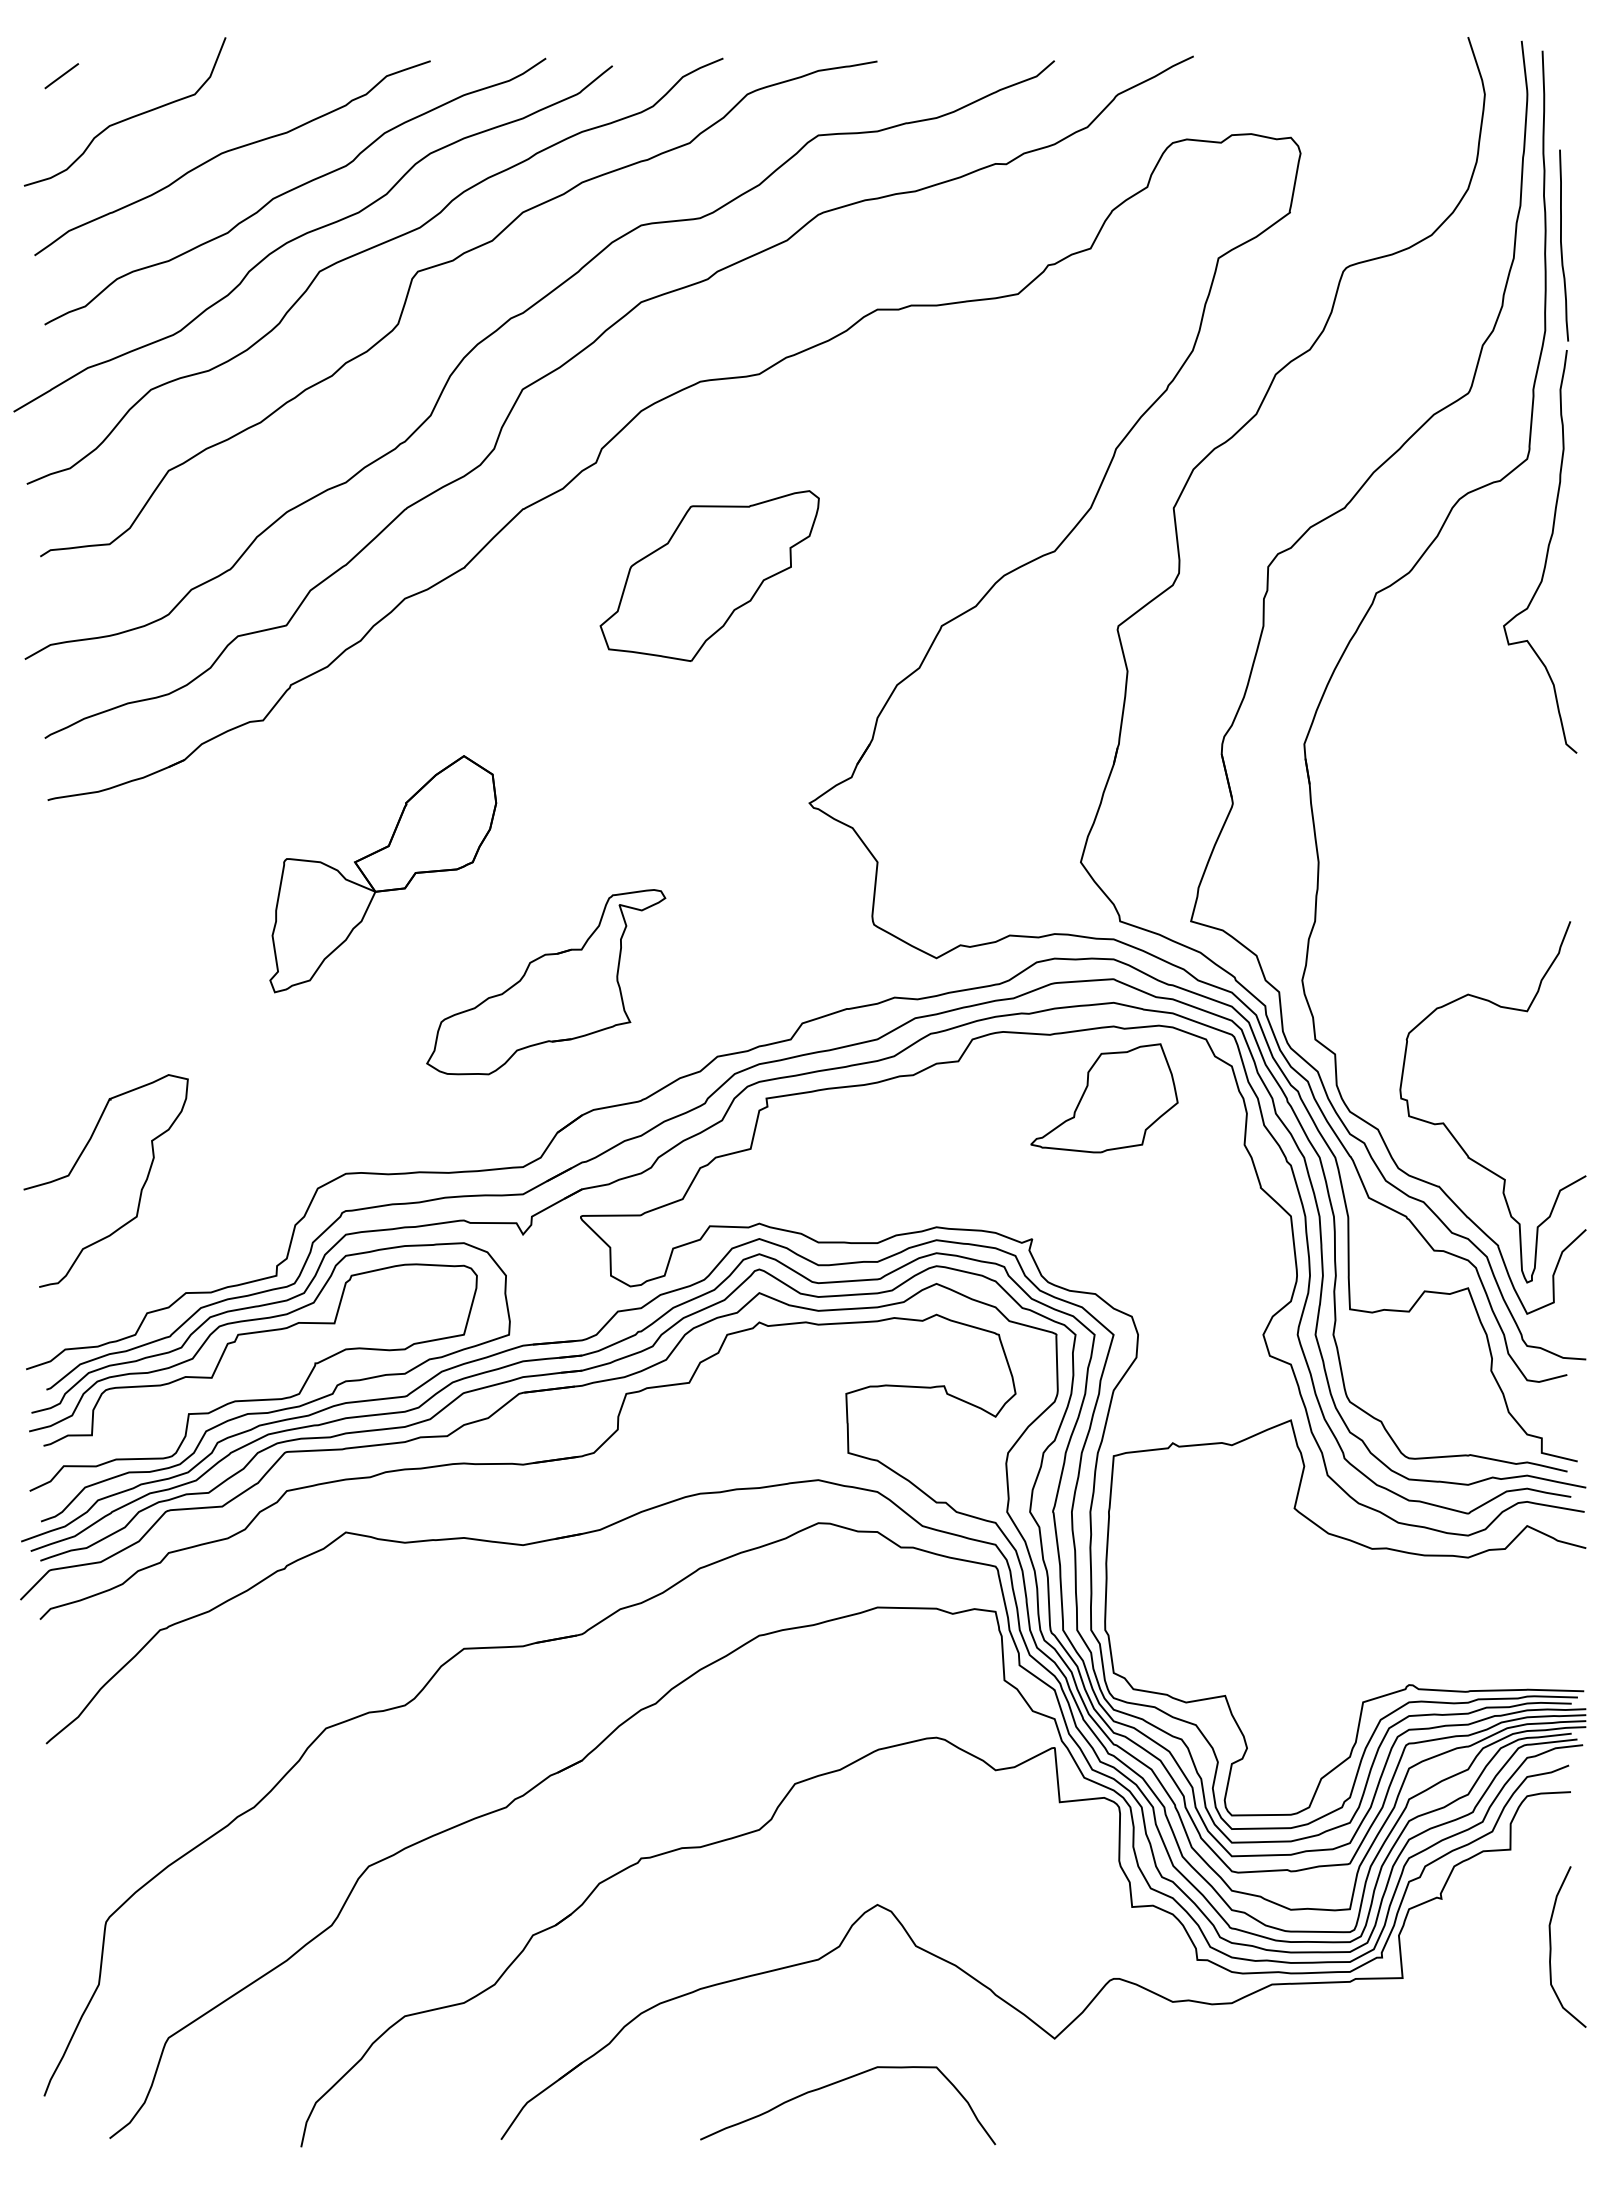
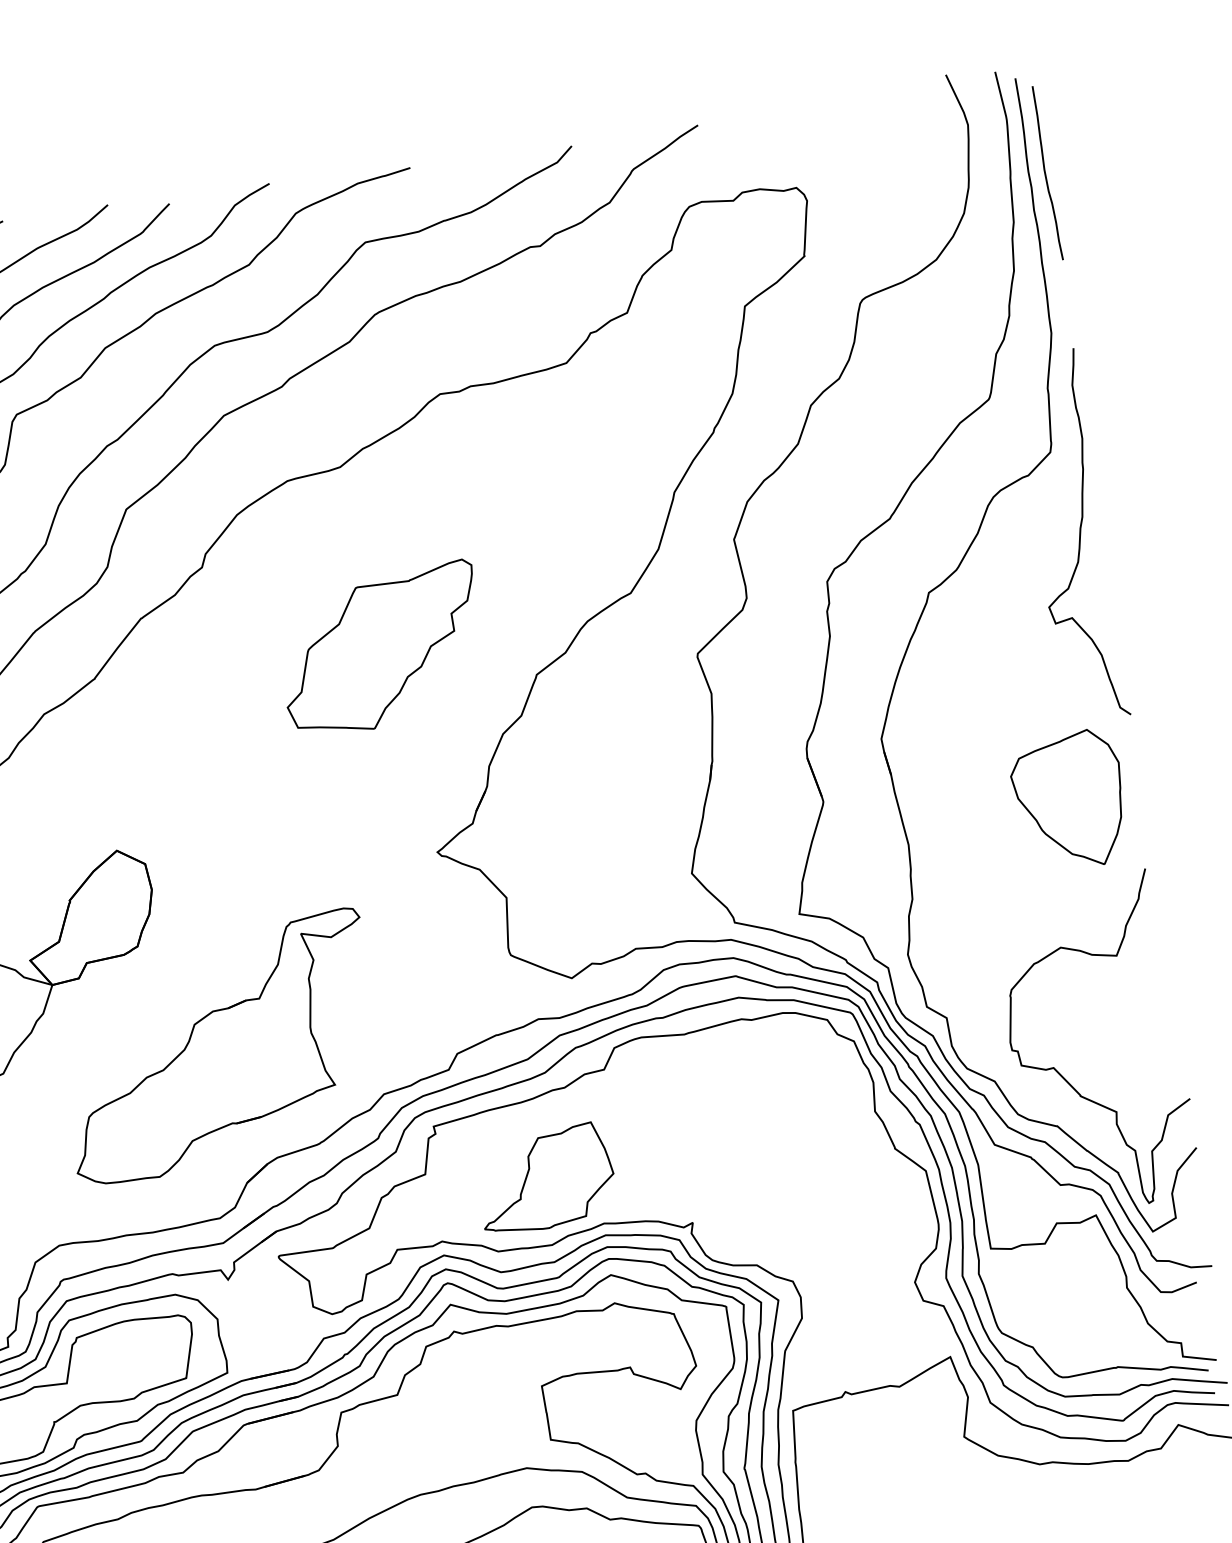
curve: (1562, 245) -> (1046, 173), moved
part: (709, 575) -> (380, 648), moved
part: (1497, 836) -> (1068, 799), added
part: (546, 981) -> (219, 1046), size x1.43
part: (1104, 1098) -> (546, 1178), moved

